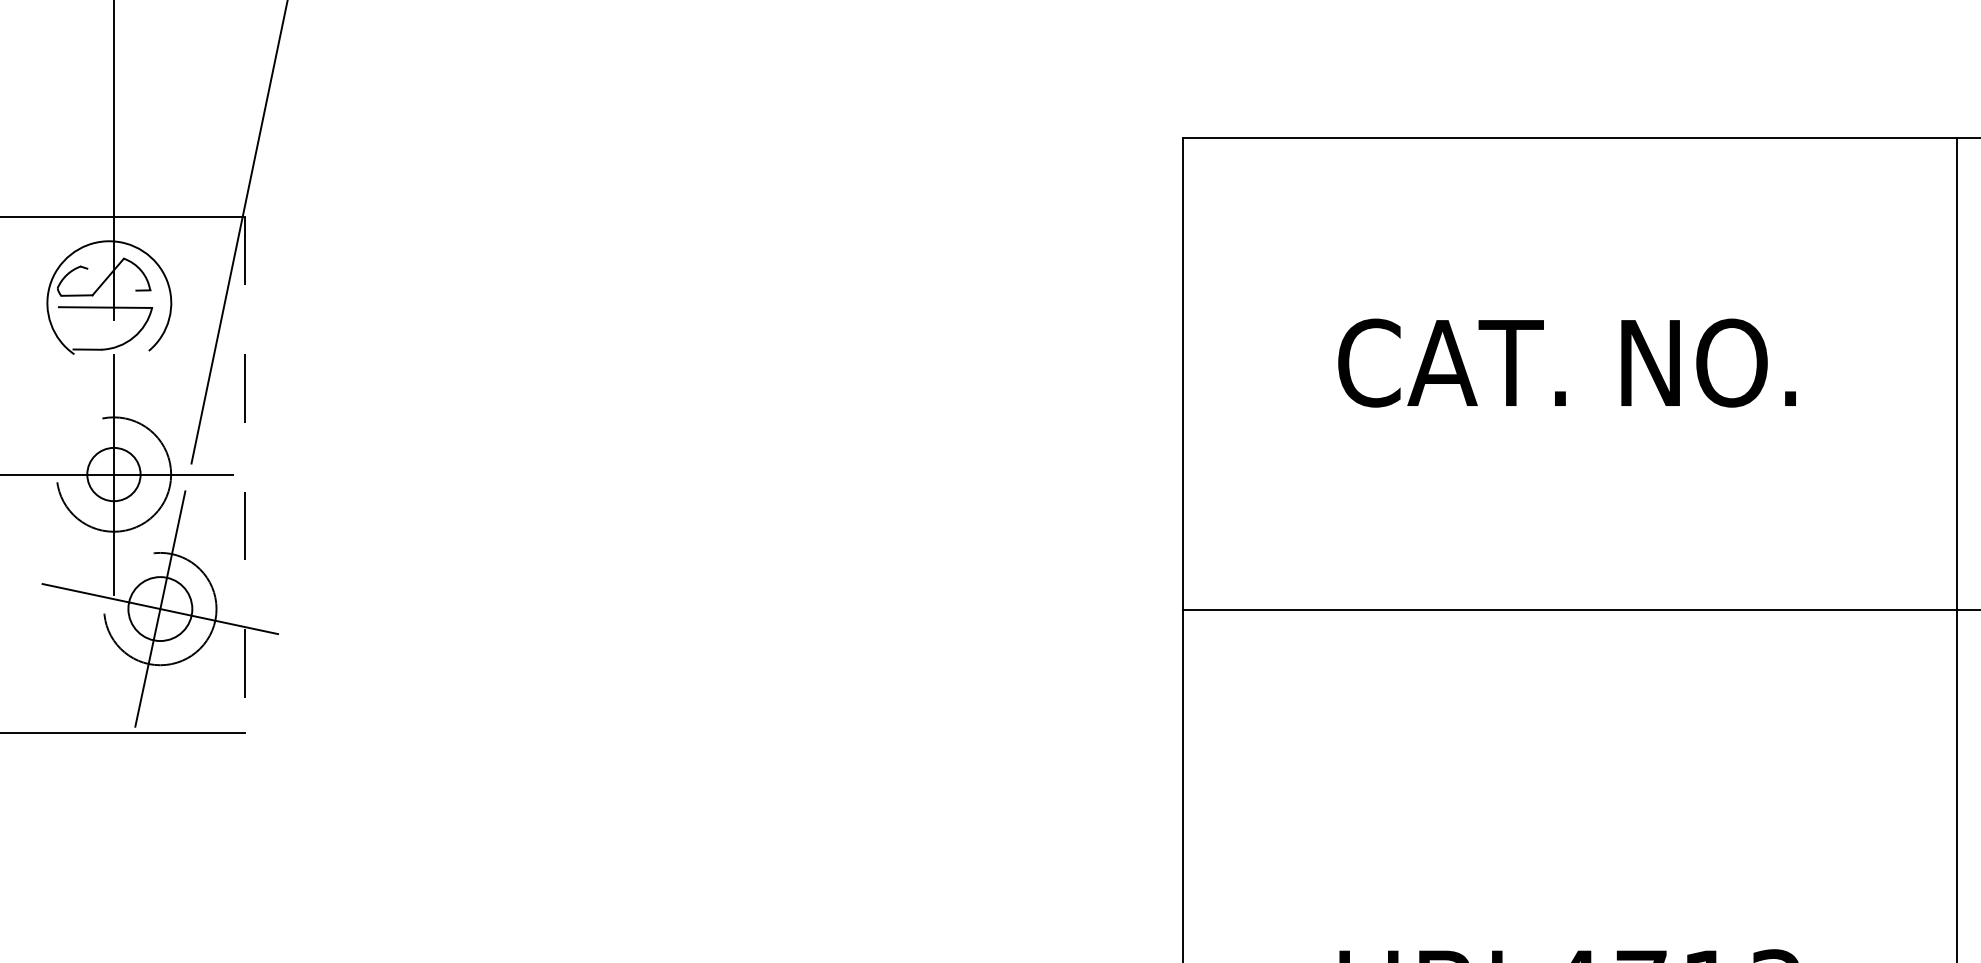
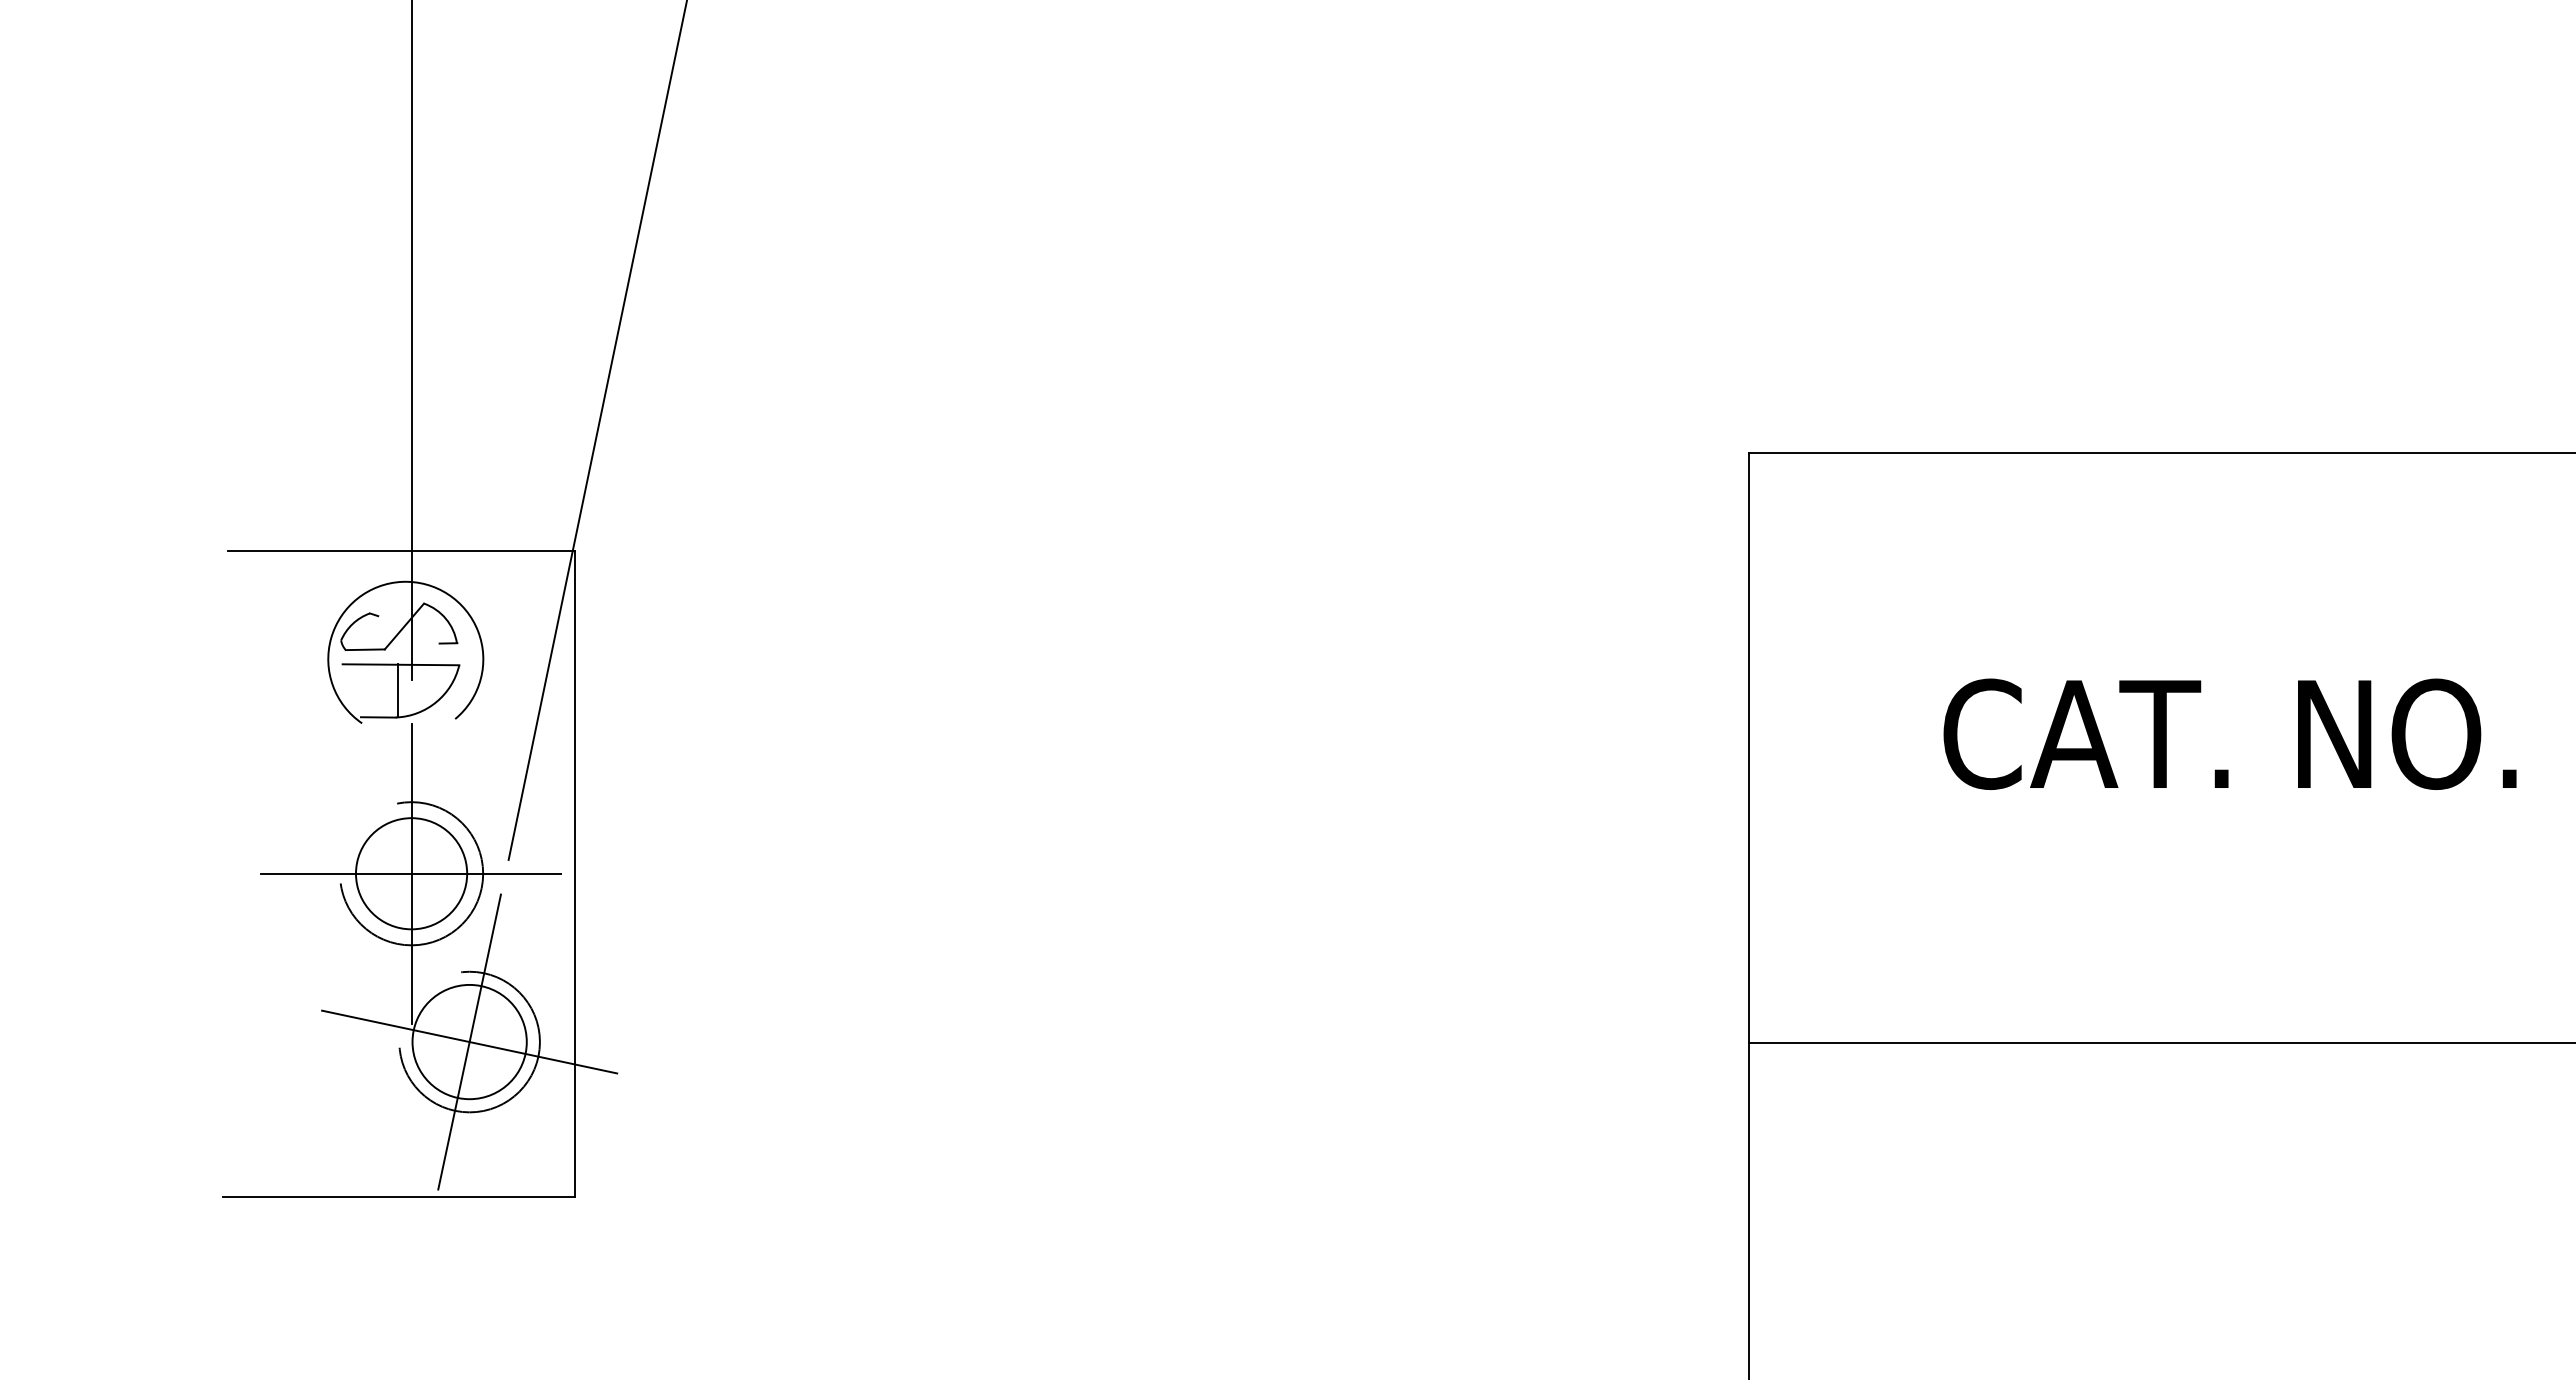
line: (103, 328) -> (398, 690), added
circle: (113, 474) -> (411, 873), size x1.67
line: (244, 475) -> (575, 874), dashed -> solid
circle: (160, 608) -> (469, 1041), size x1.43

